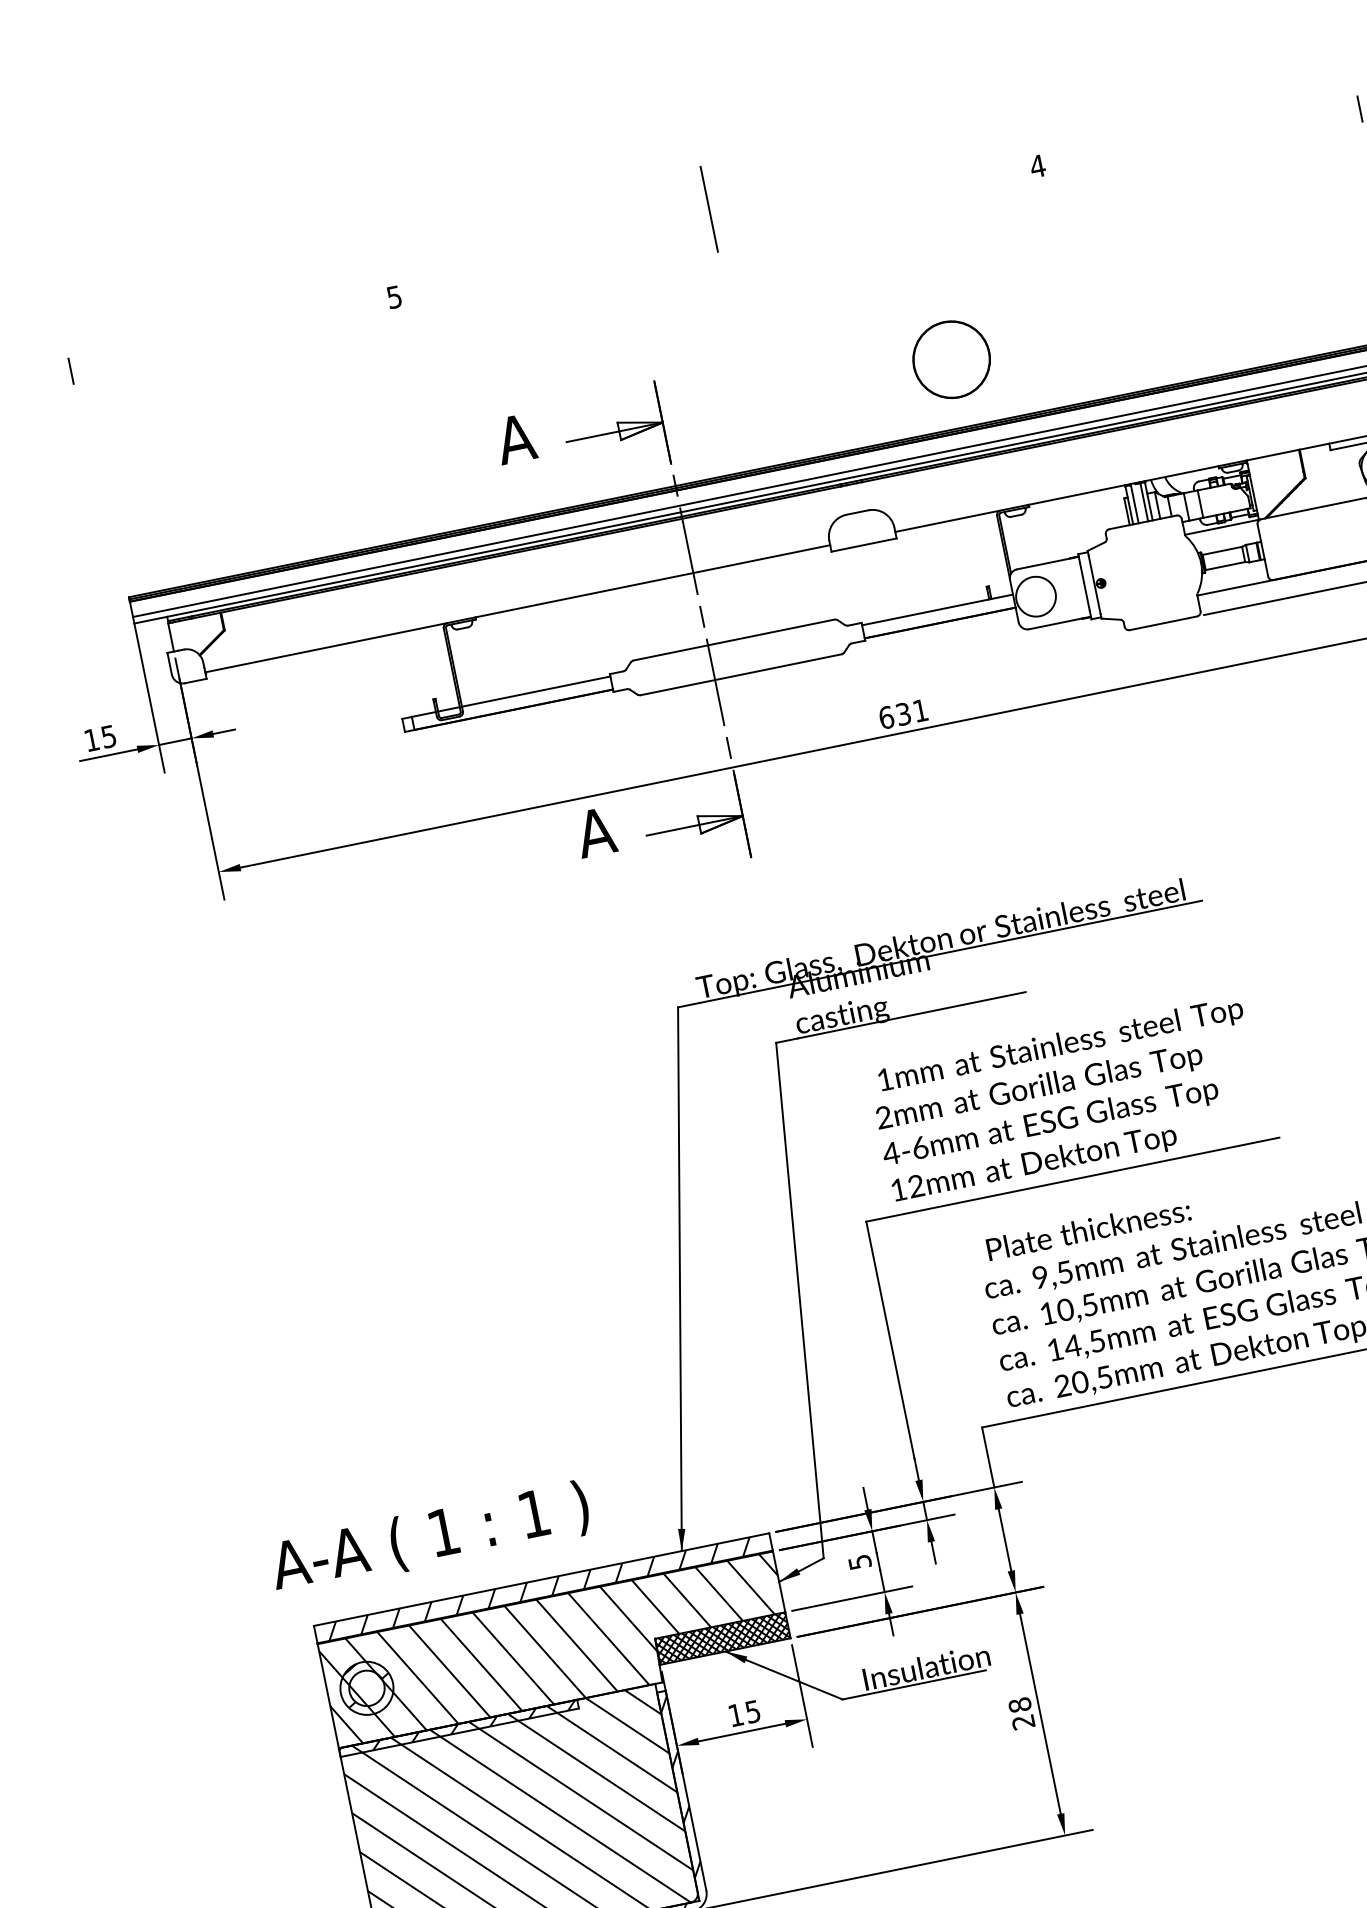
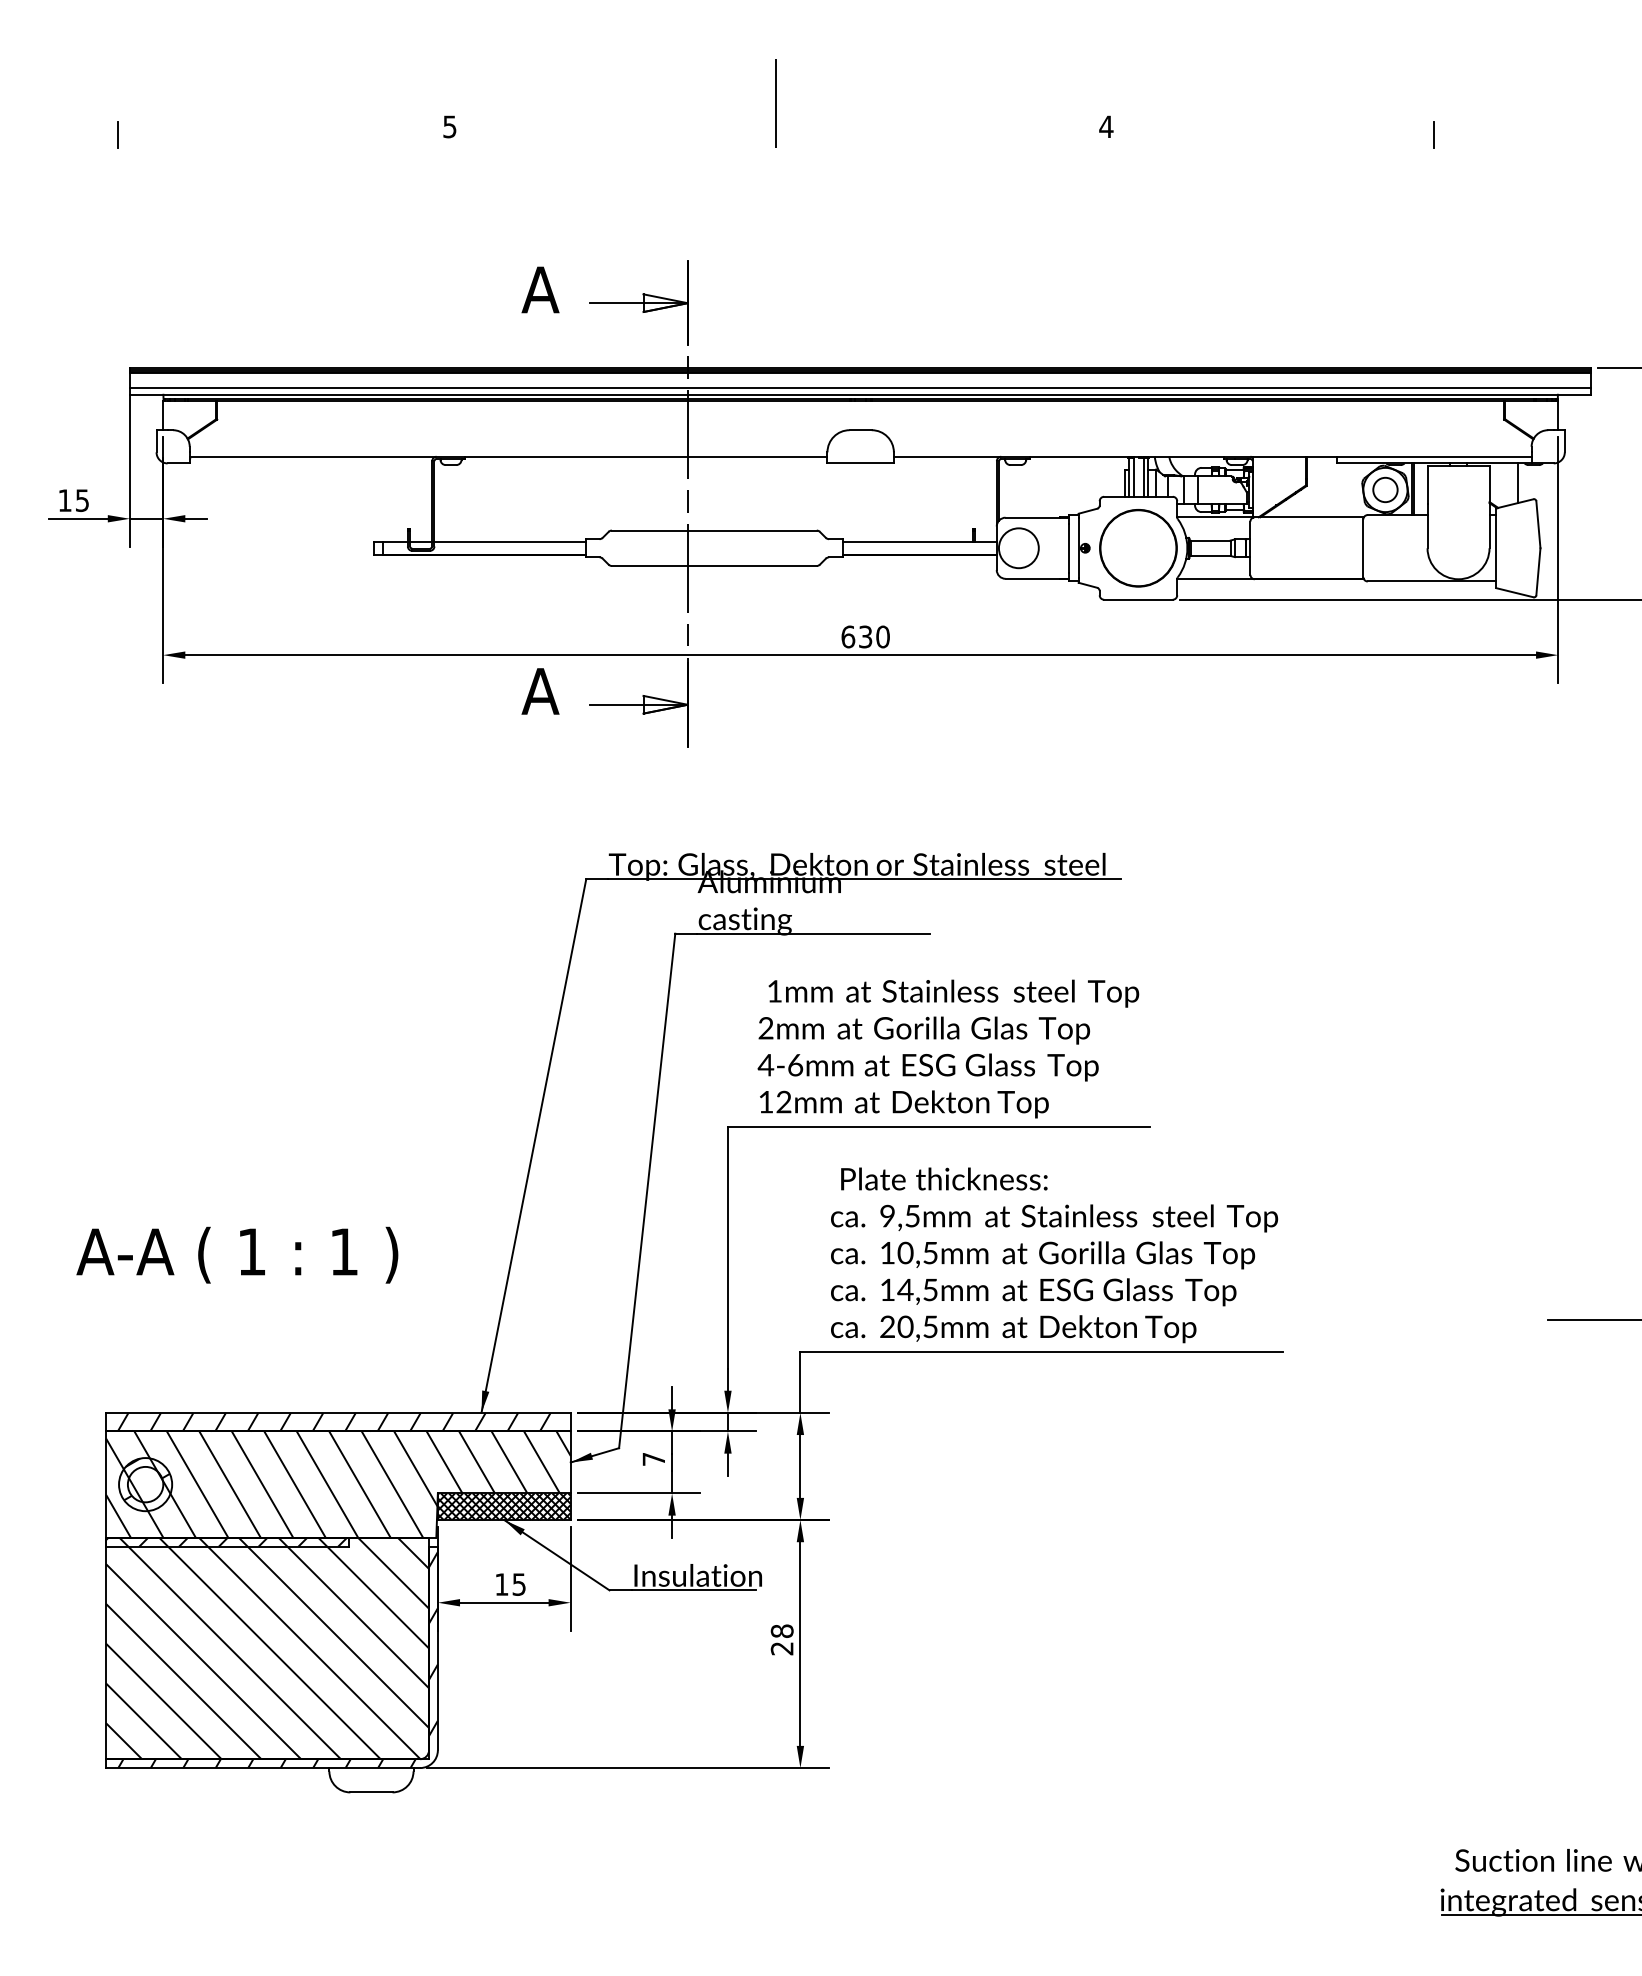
circle: (951, 359) -> (1138, 548), moved
text: (919, 710) -> (882, 636), 631 -> 630
text: (430, 1537) -> (237, 1254), moved
text: (859, 1562) -> (653, 1459), 5 -> 7

